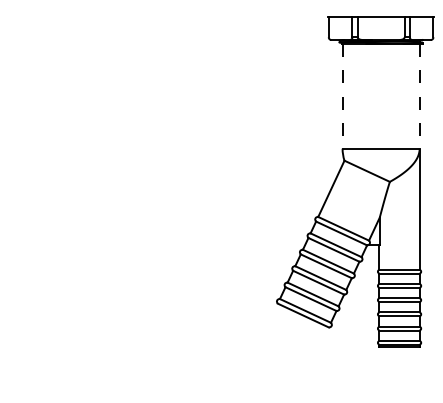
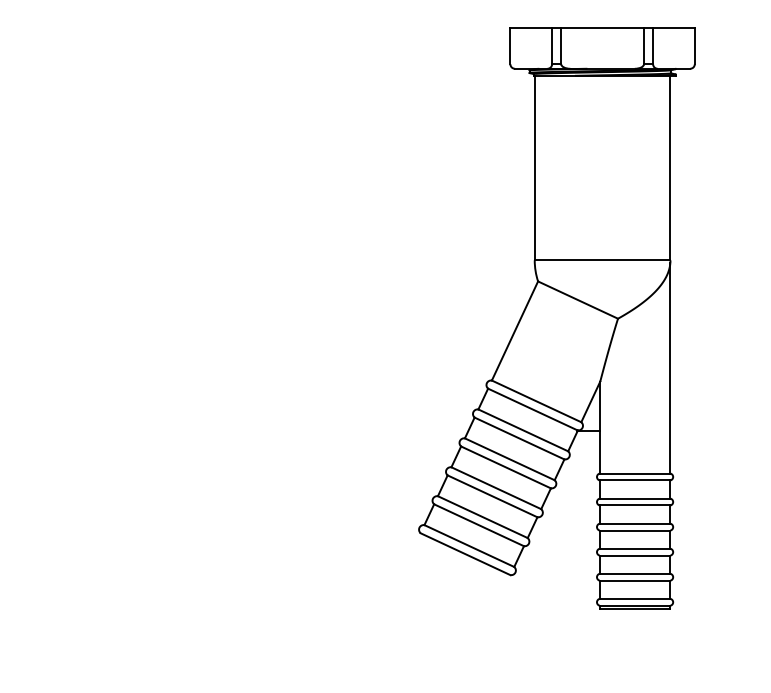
line: (342, 96) -> (534, 168), dashed -> solid
line: (419, 96) -> (670, 168), dashed -> solid

